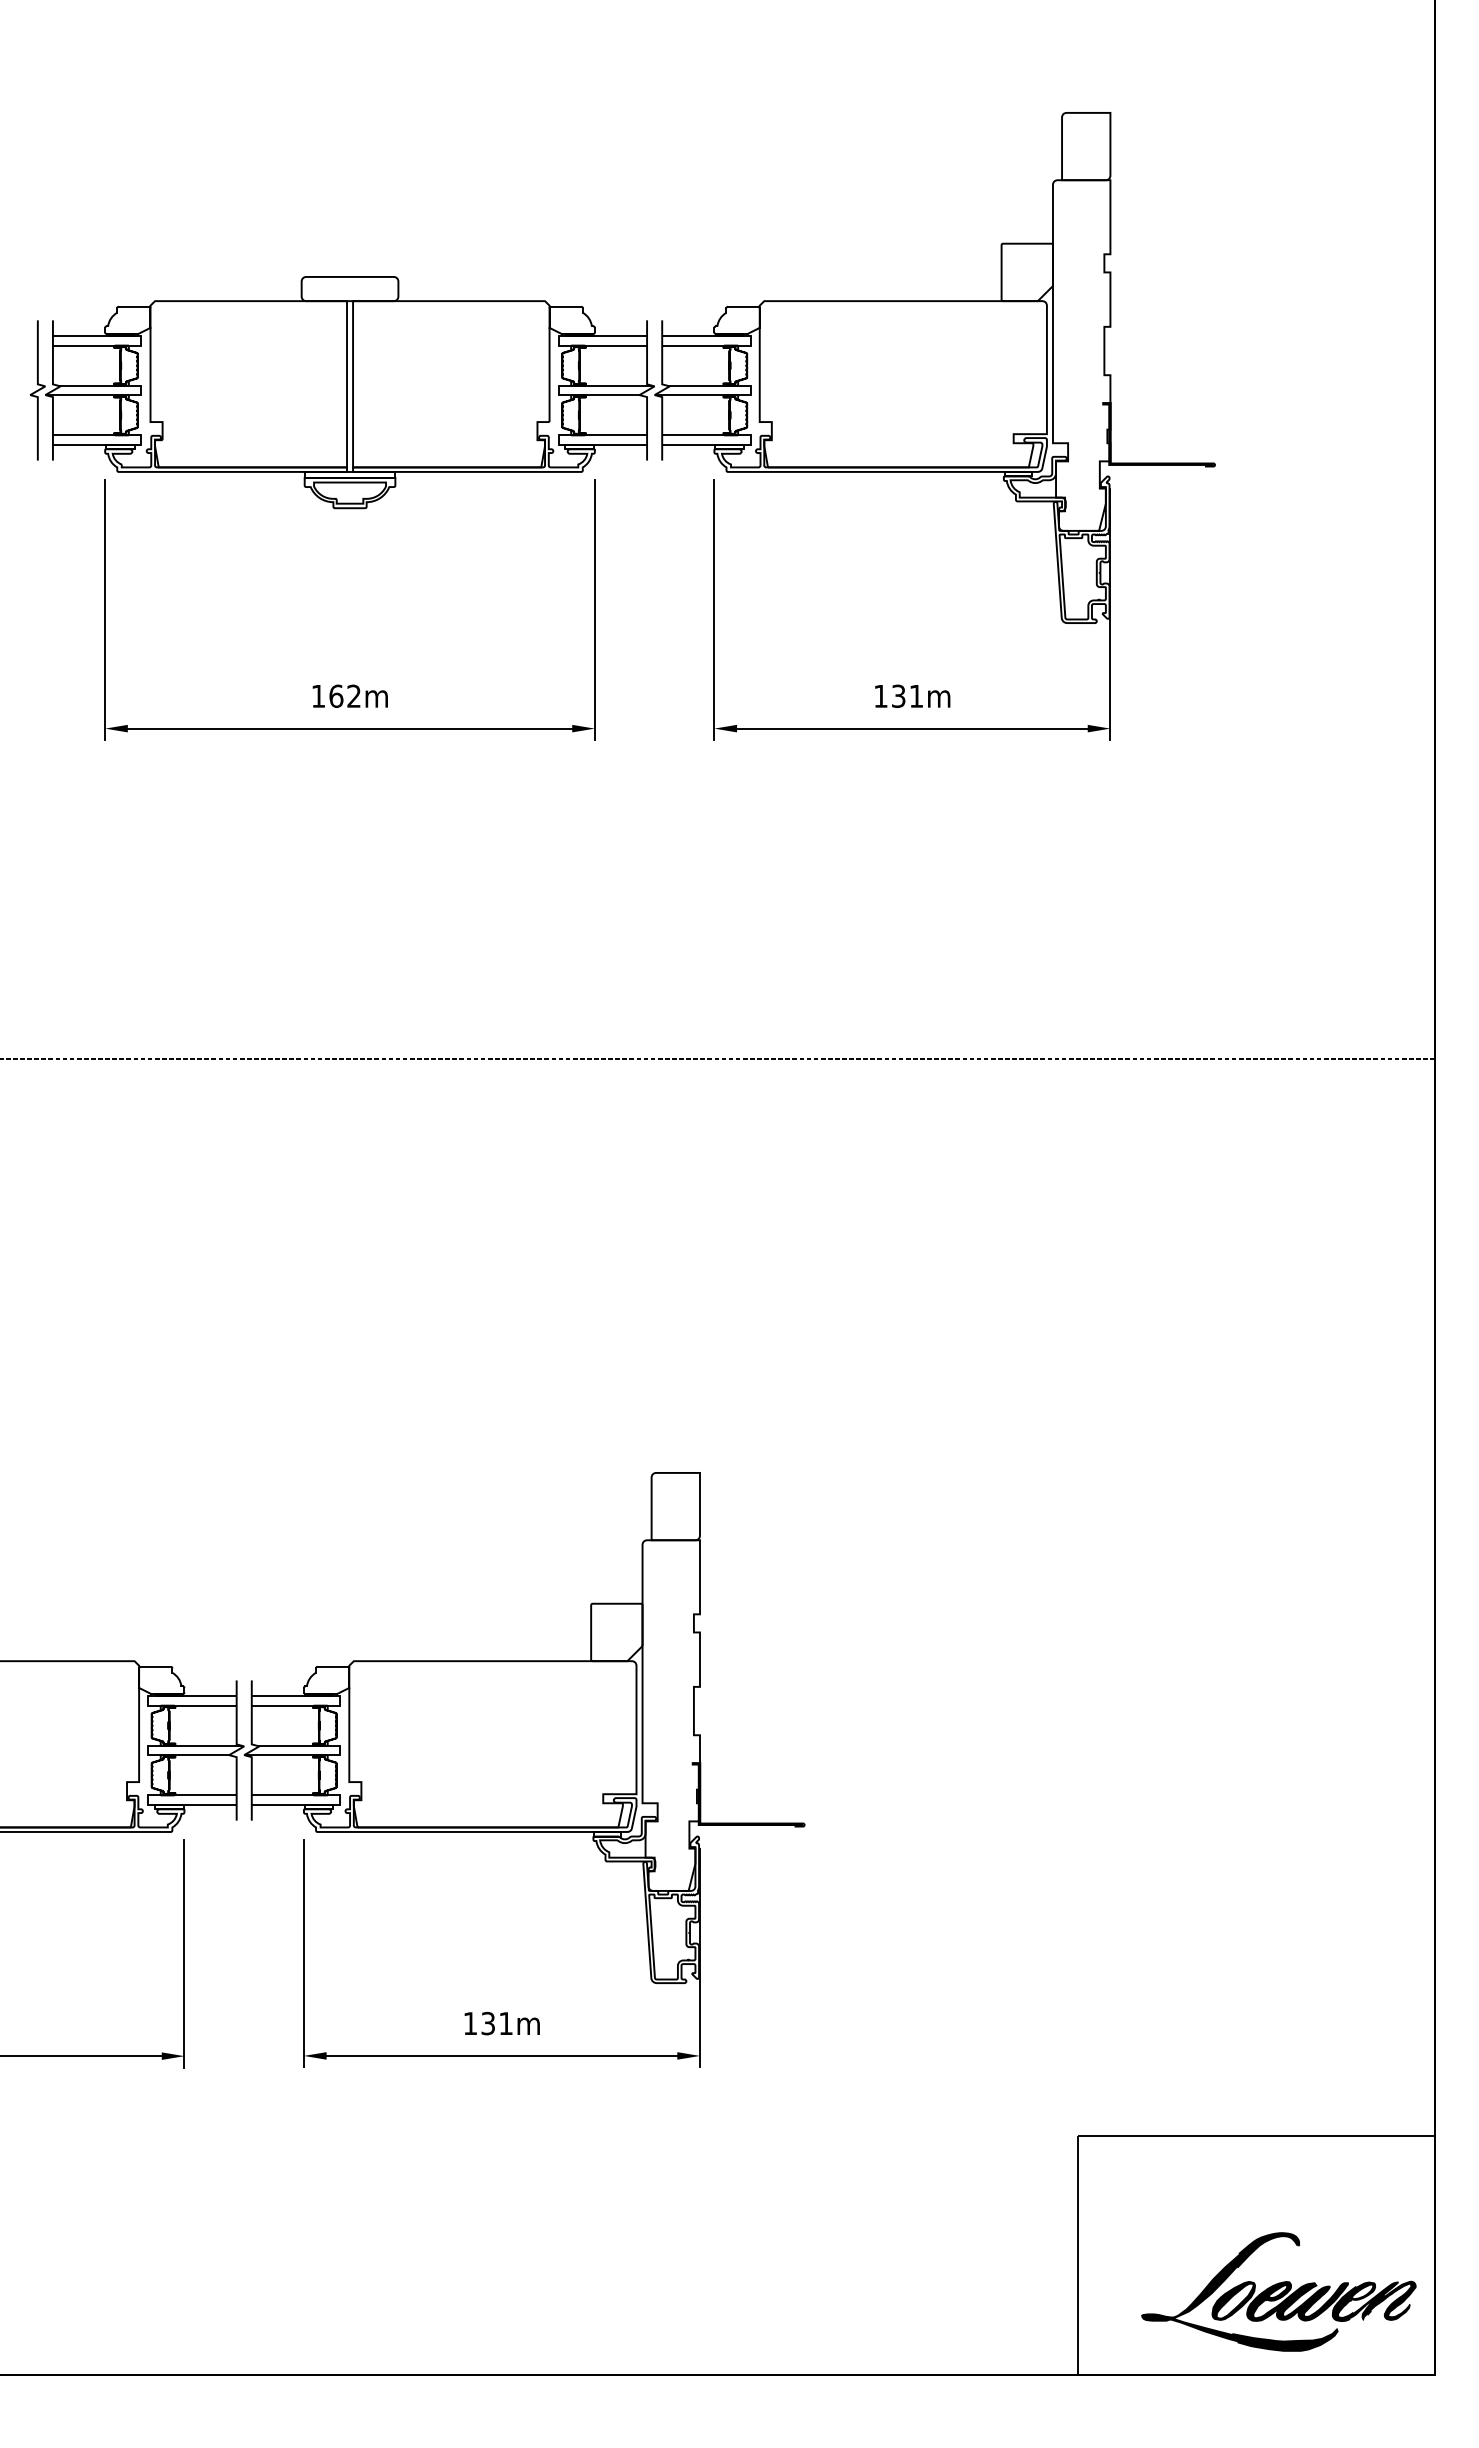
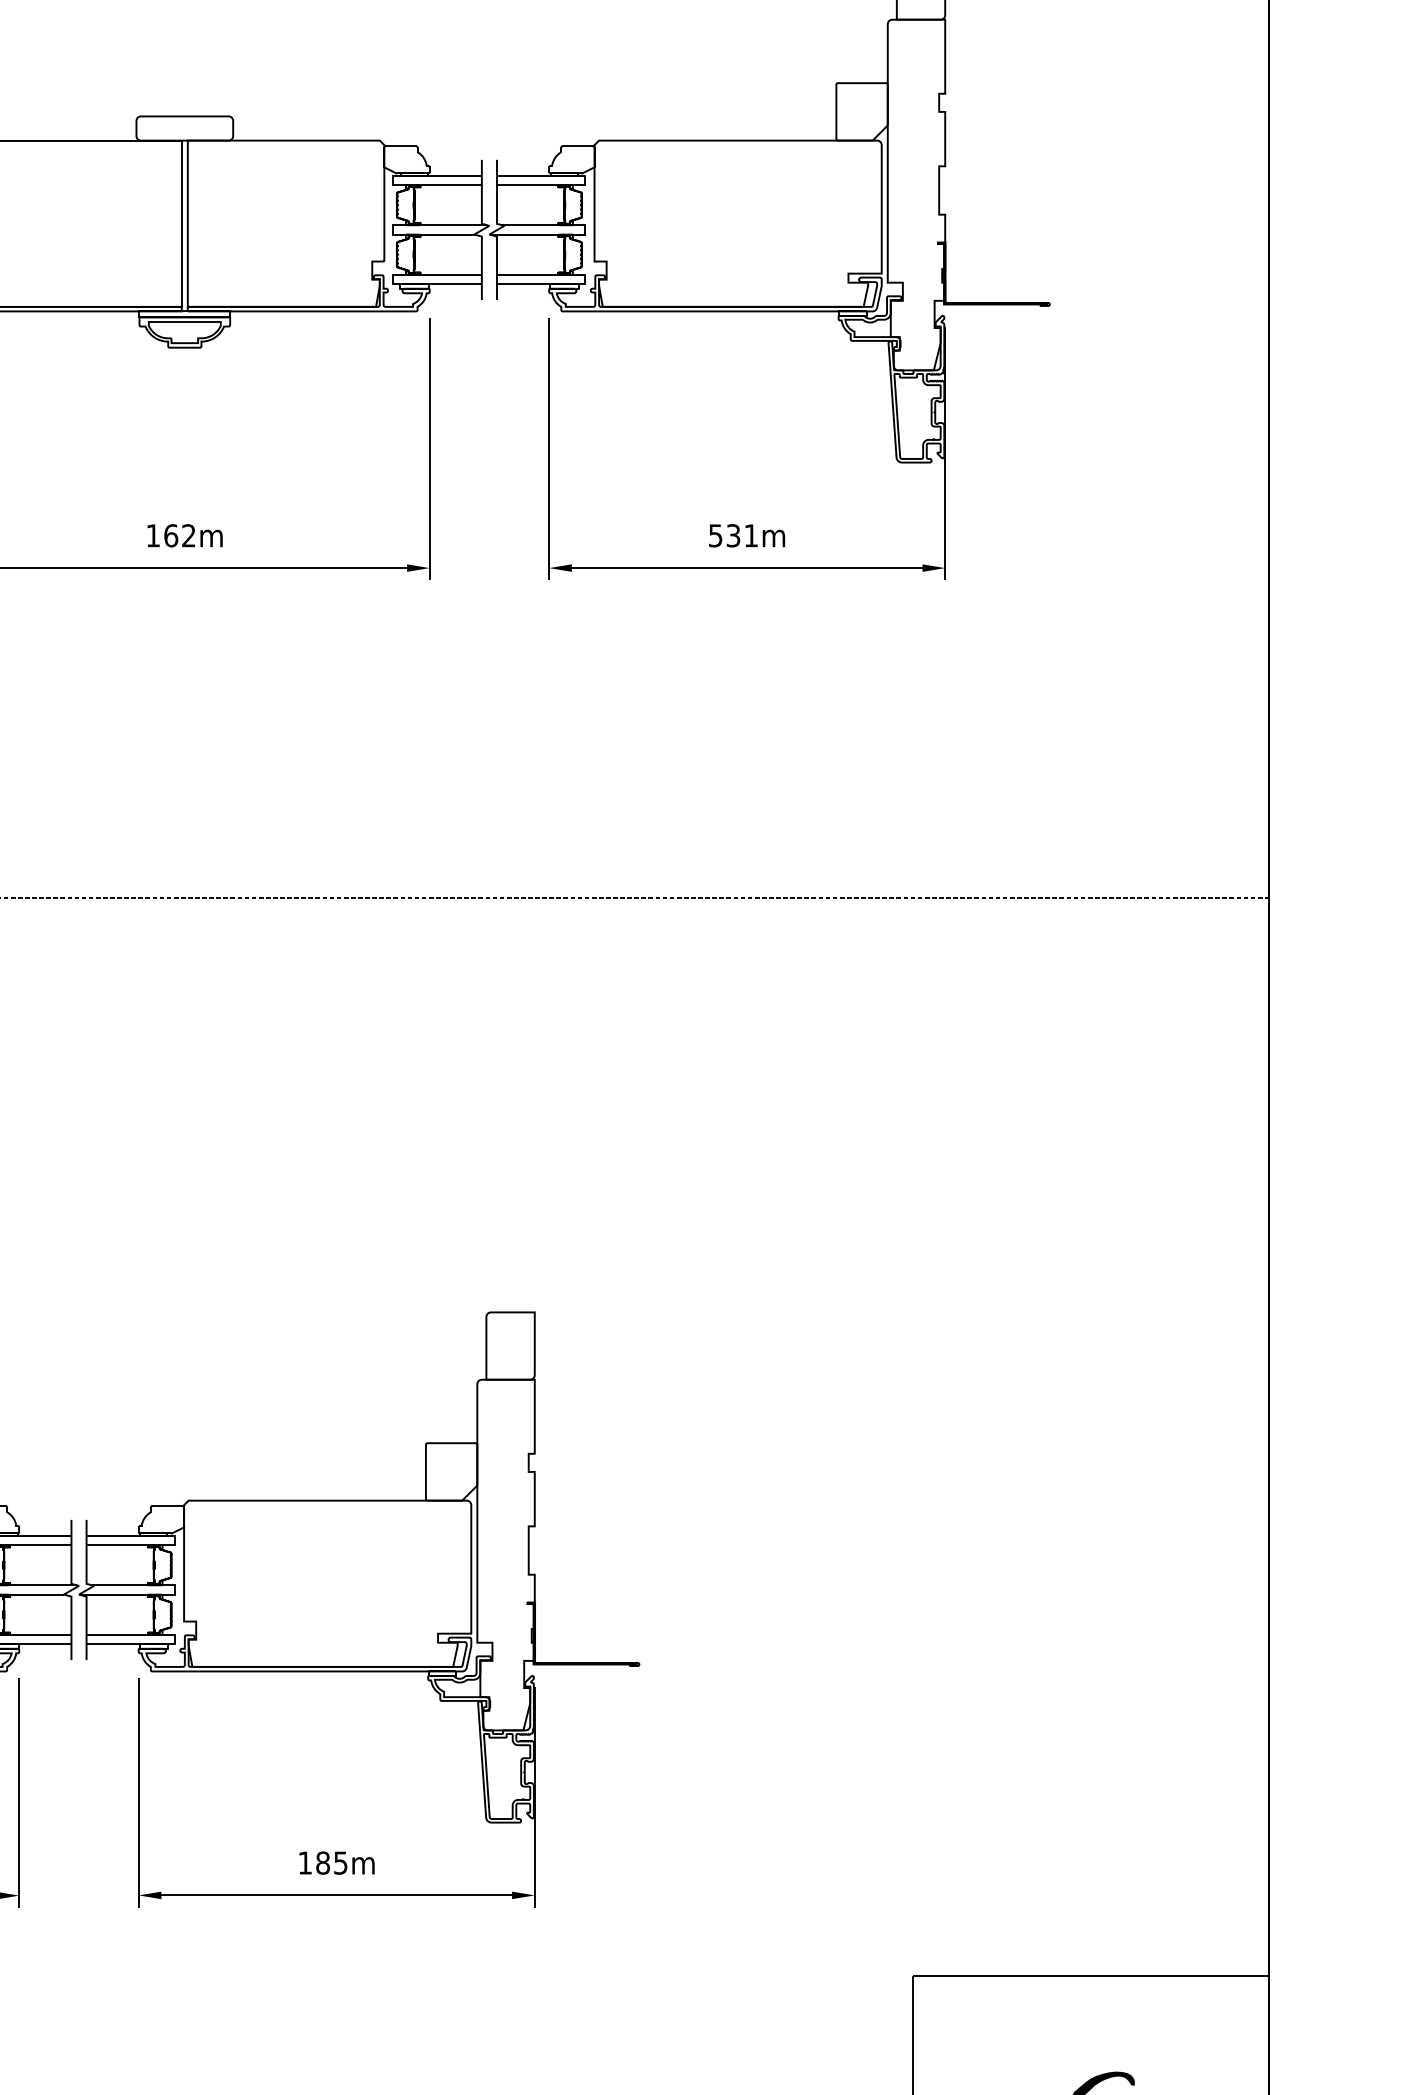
text: (880, 696) -> (715, 535), 131m -> 531m
text: (496, 2023) -> (331, 1862), 131m -> 185m

